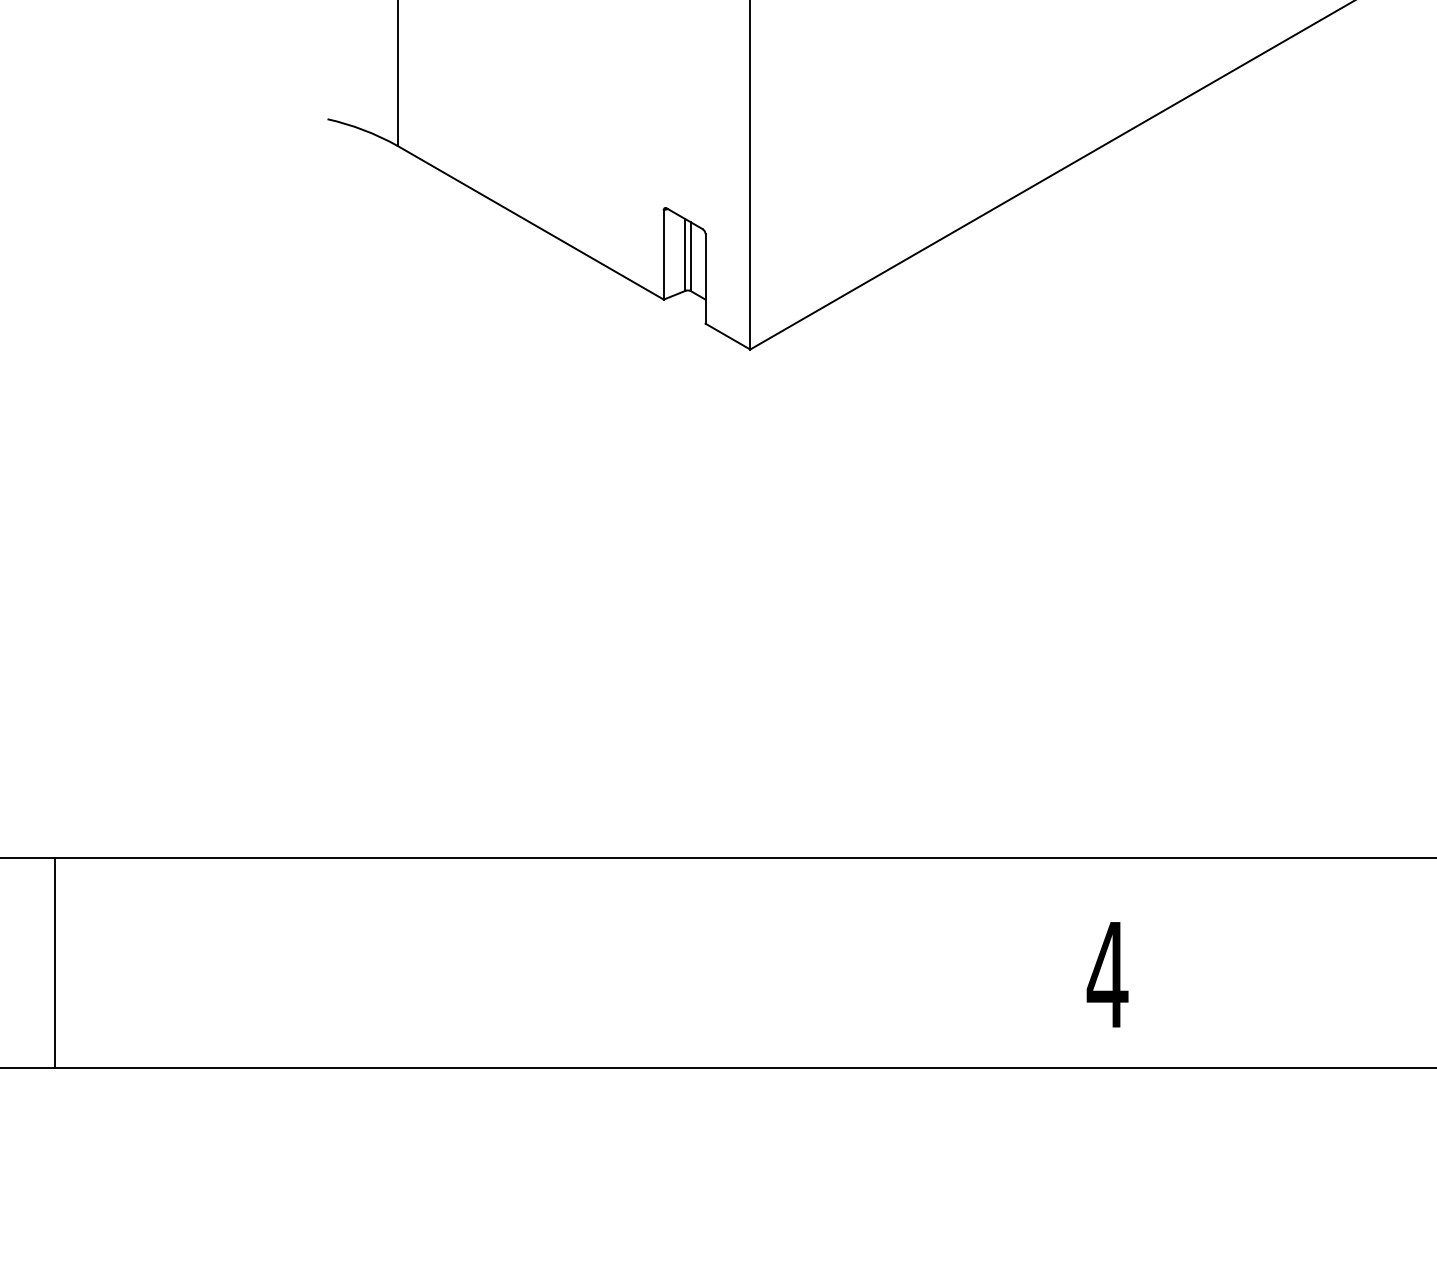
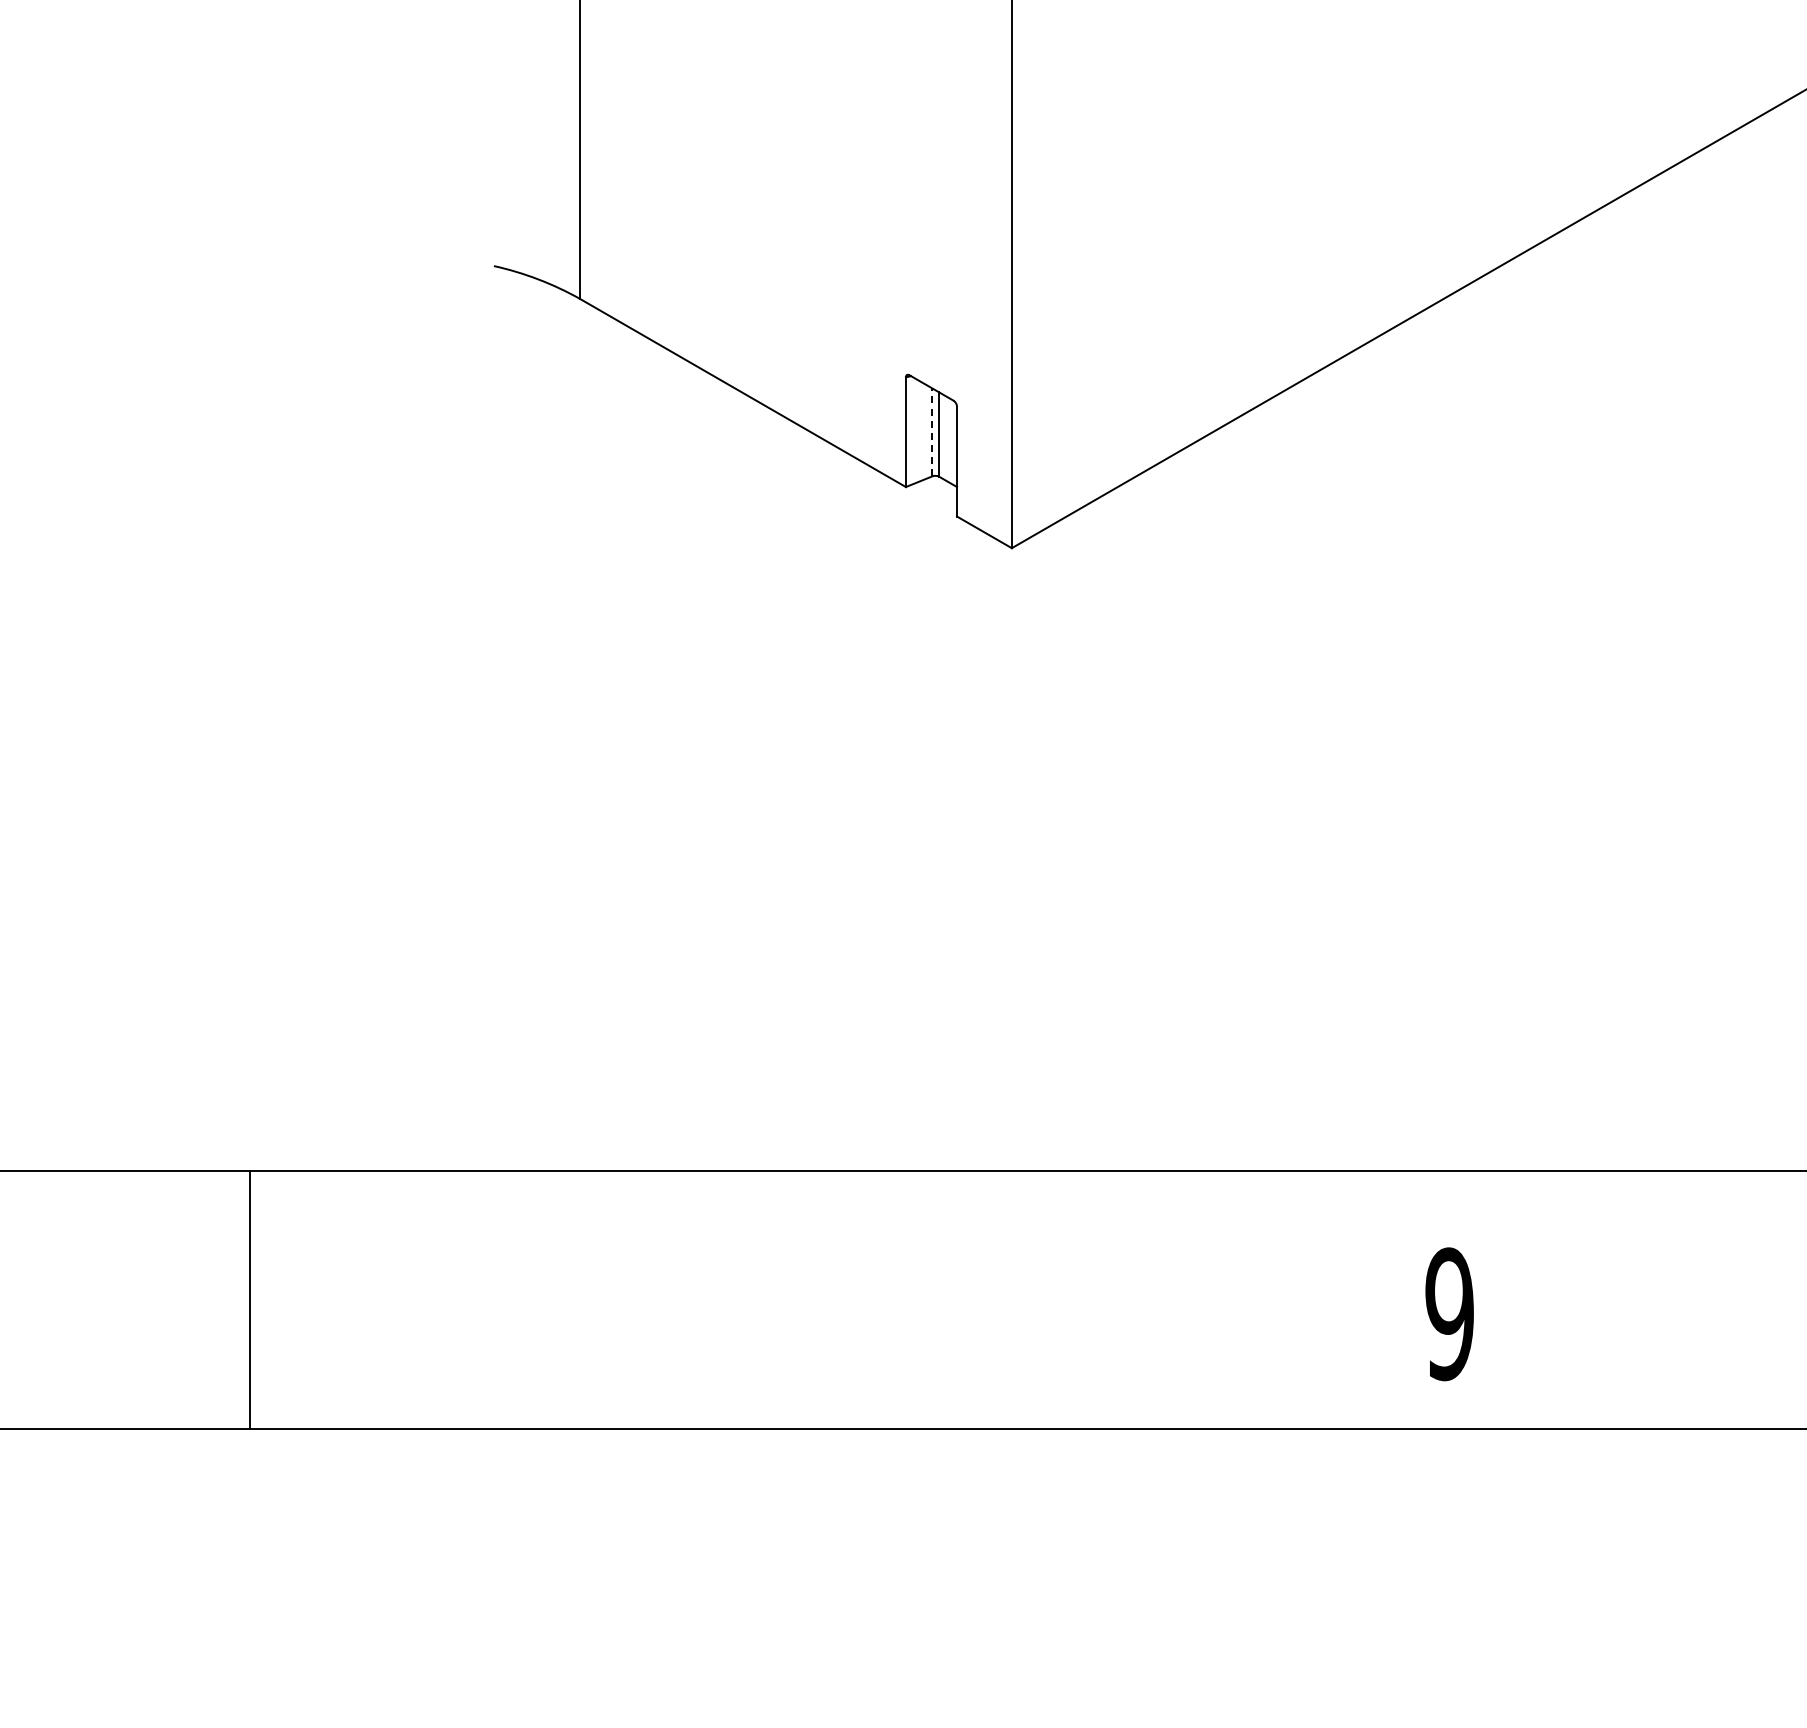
line: (685, 255) -> (932, 432), solid -> dashed
line: (54, 962) -> (249, 1299), moved
text: (1107, 974) -> (1449, 1314), 4 -> 9

